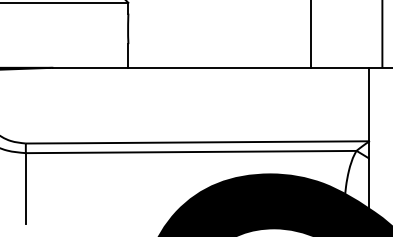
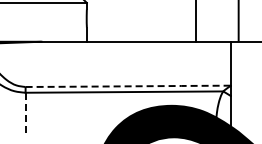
line: (198, 142) -> (128, 86), solid -> dashed
line: (25, 189) -> (25, 114), solid -> dashed

